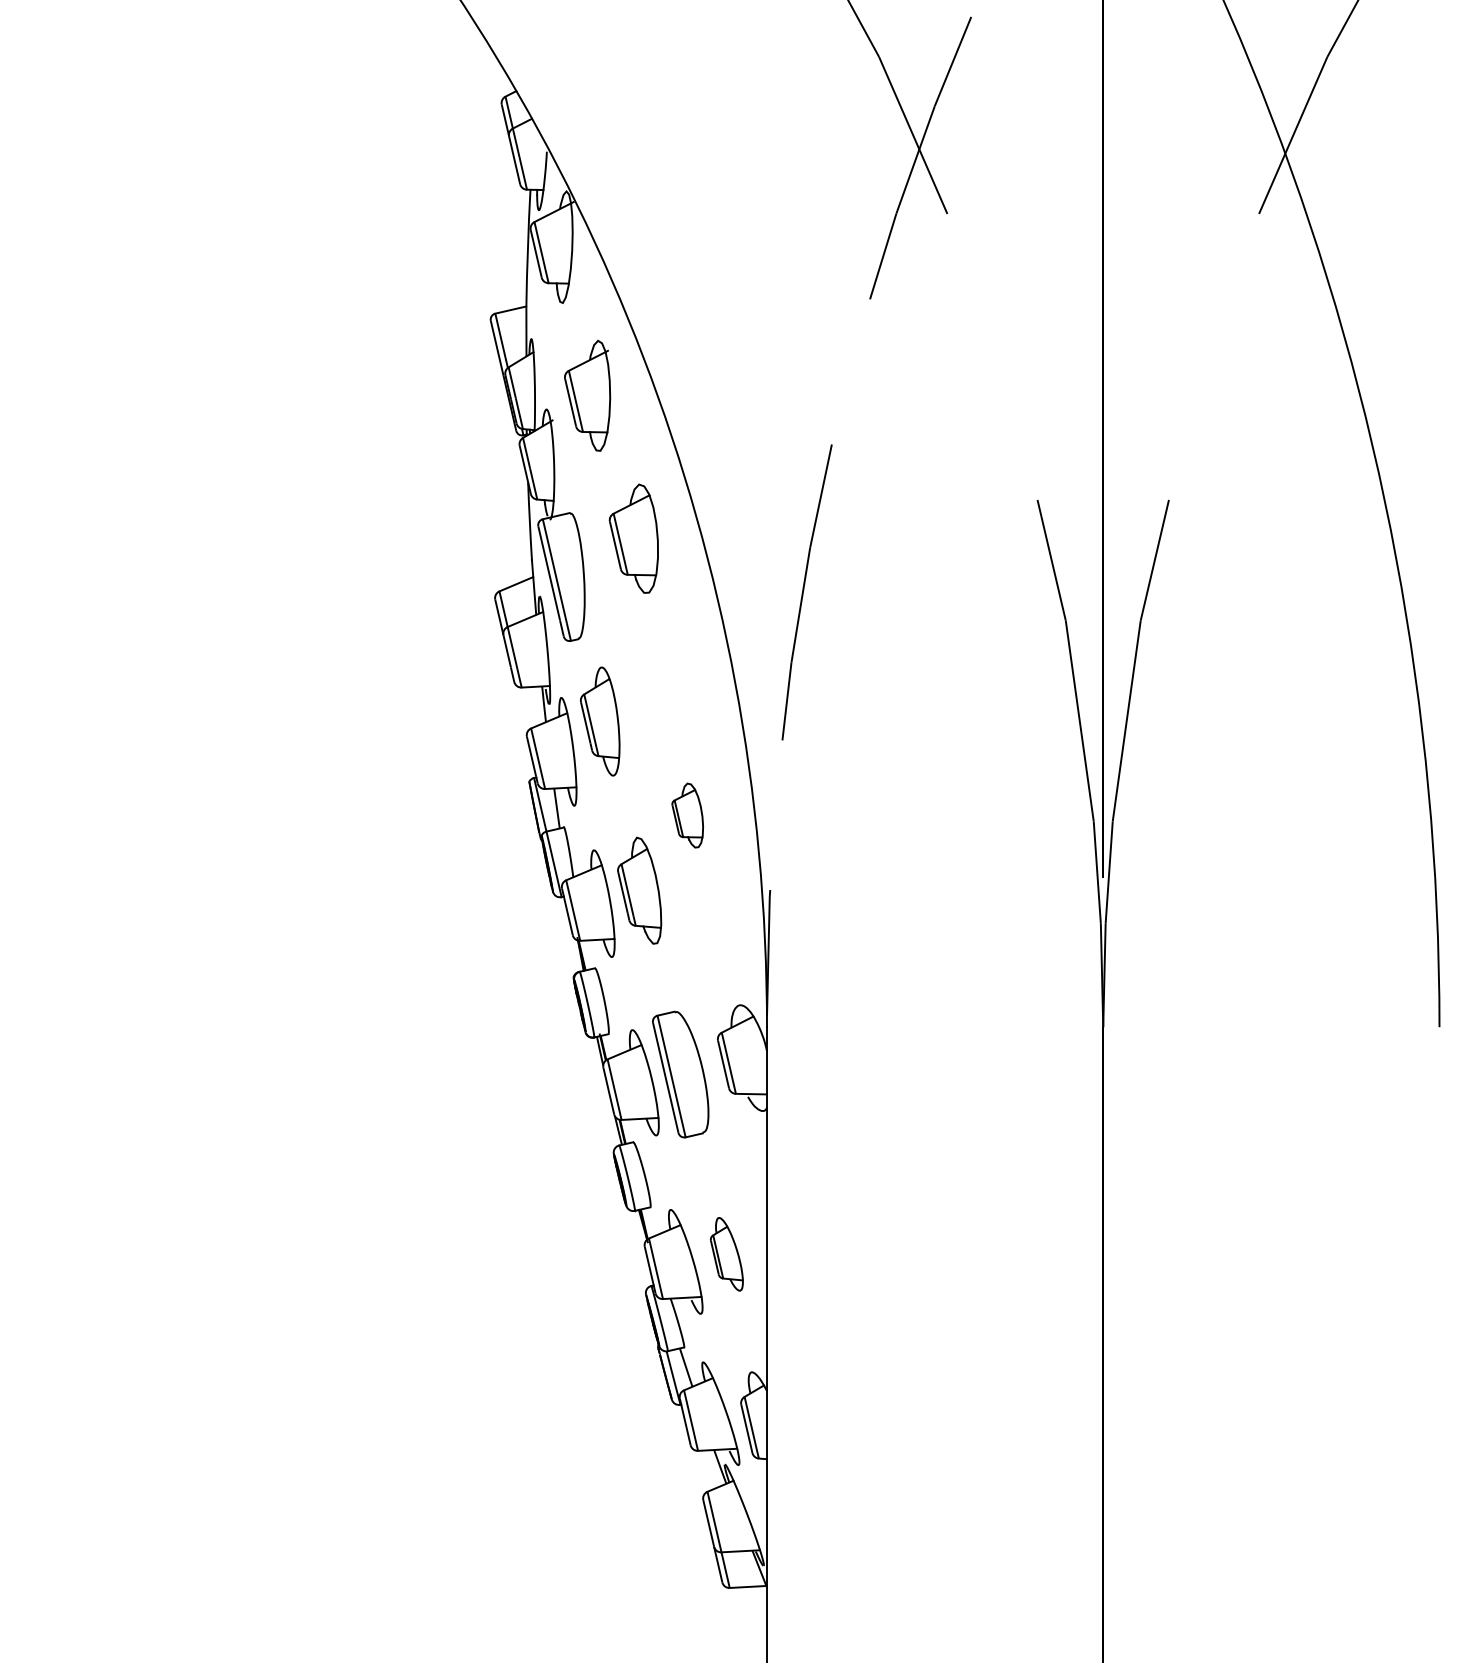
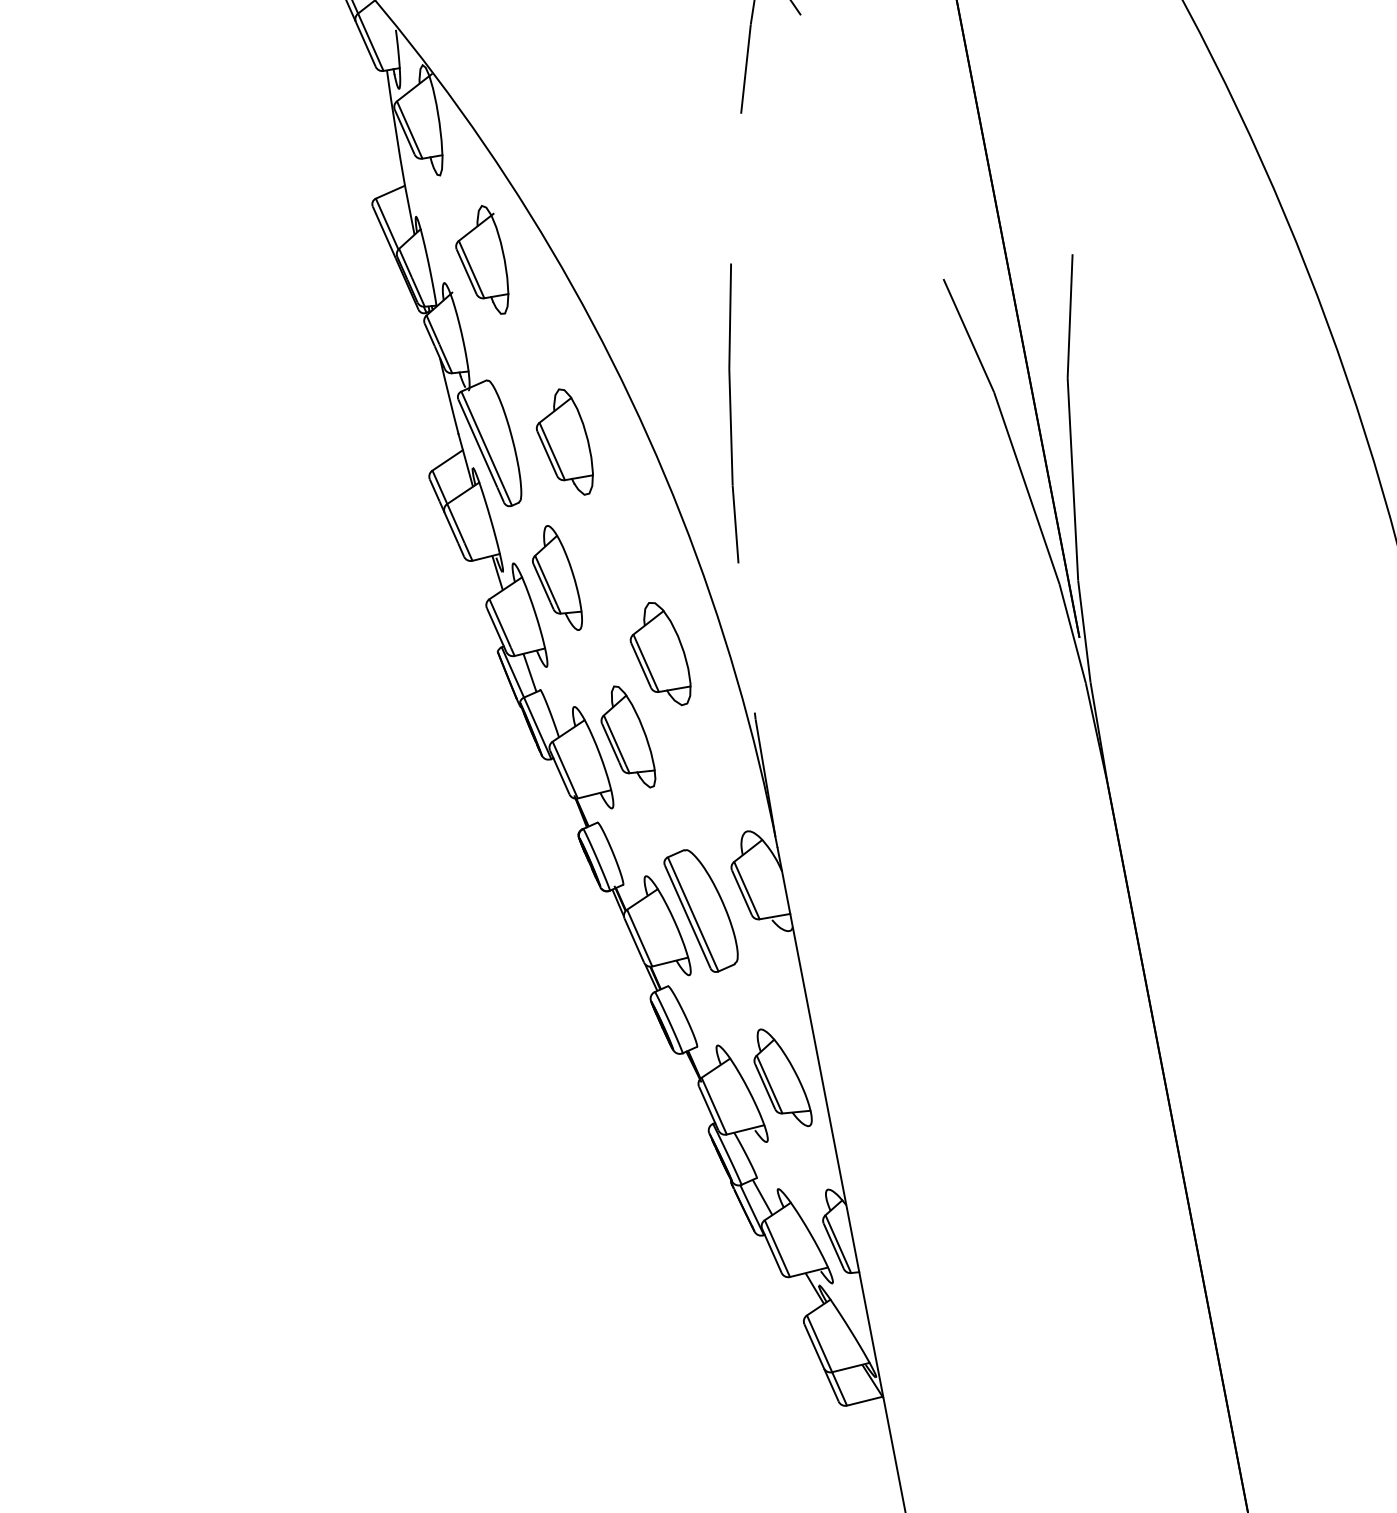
part: (633, 538) -> (563, 443), moved
part: (687, 815) -> (659, 655), size x1.67
part: (726, 1254) -> (780, 1078), size x1.43

